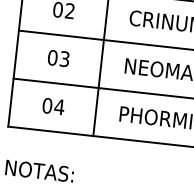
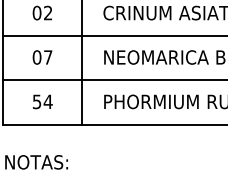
text: (65, 59) -> (48, 57), 03 -> 07
text: (46, 105) -> (36, 101), 04 -> 54

